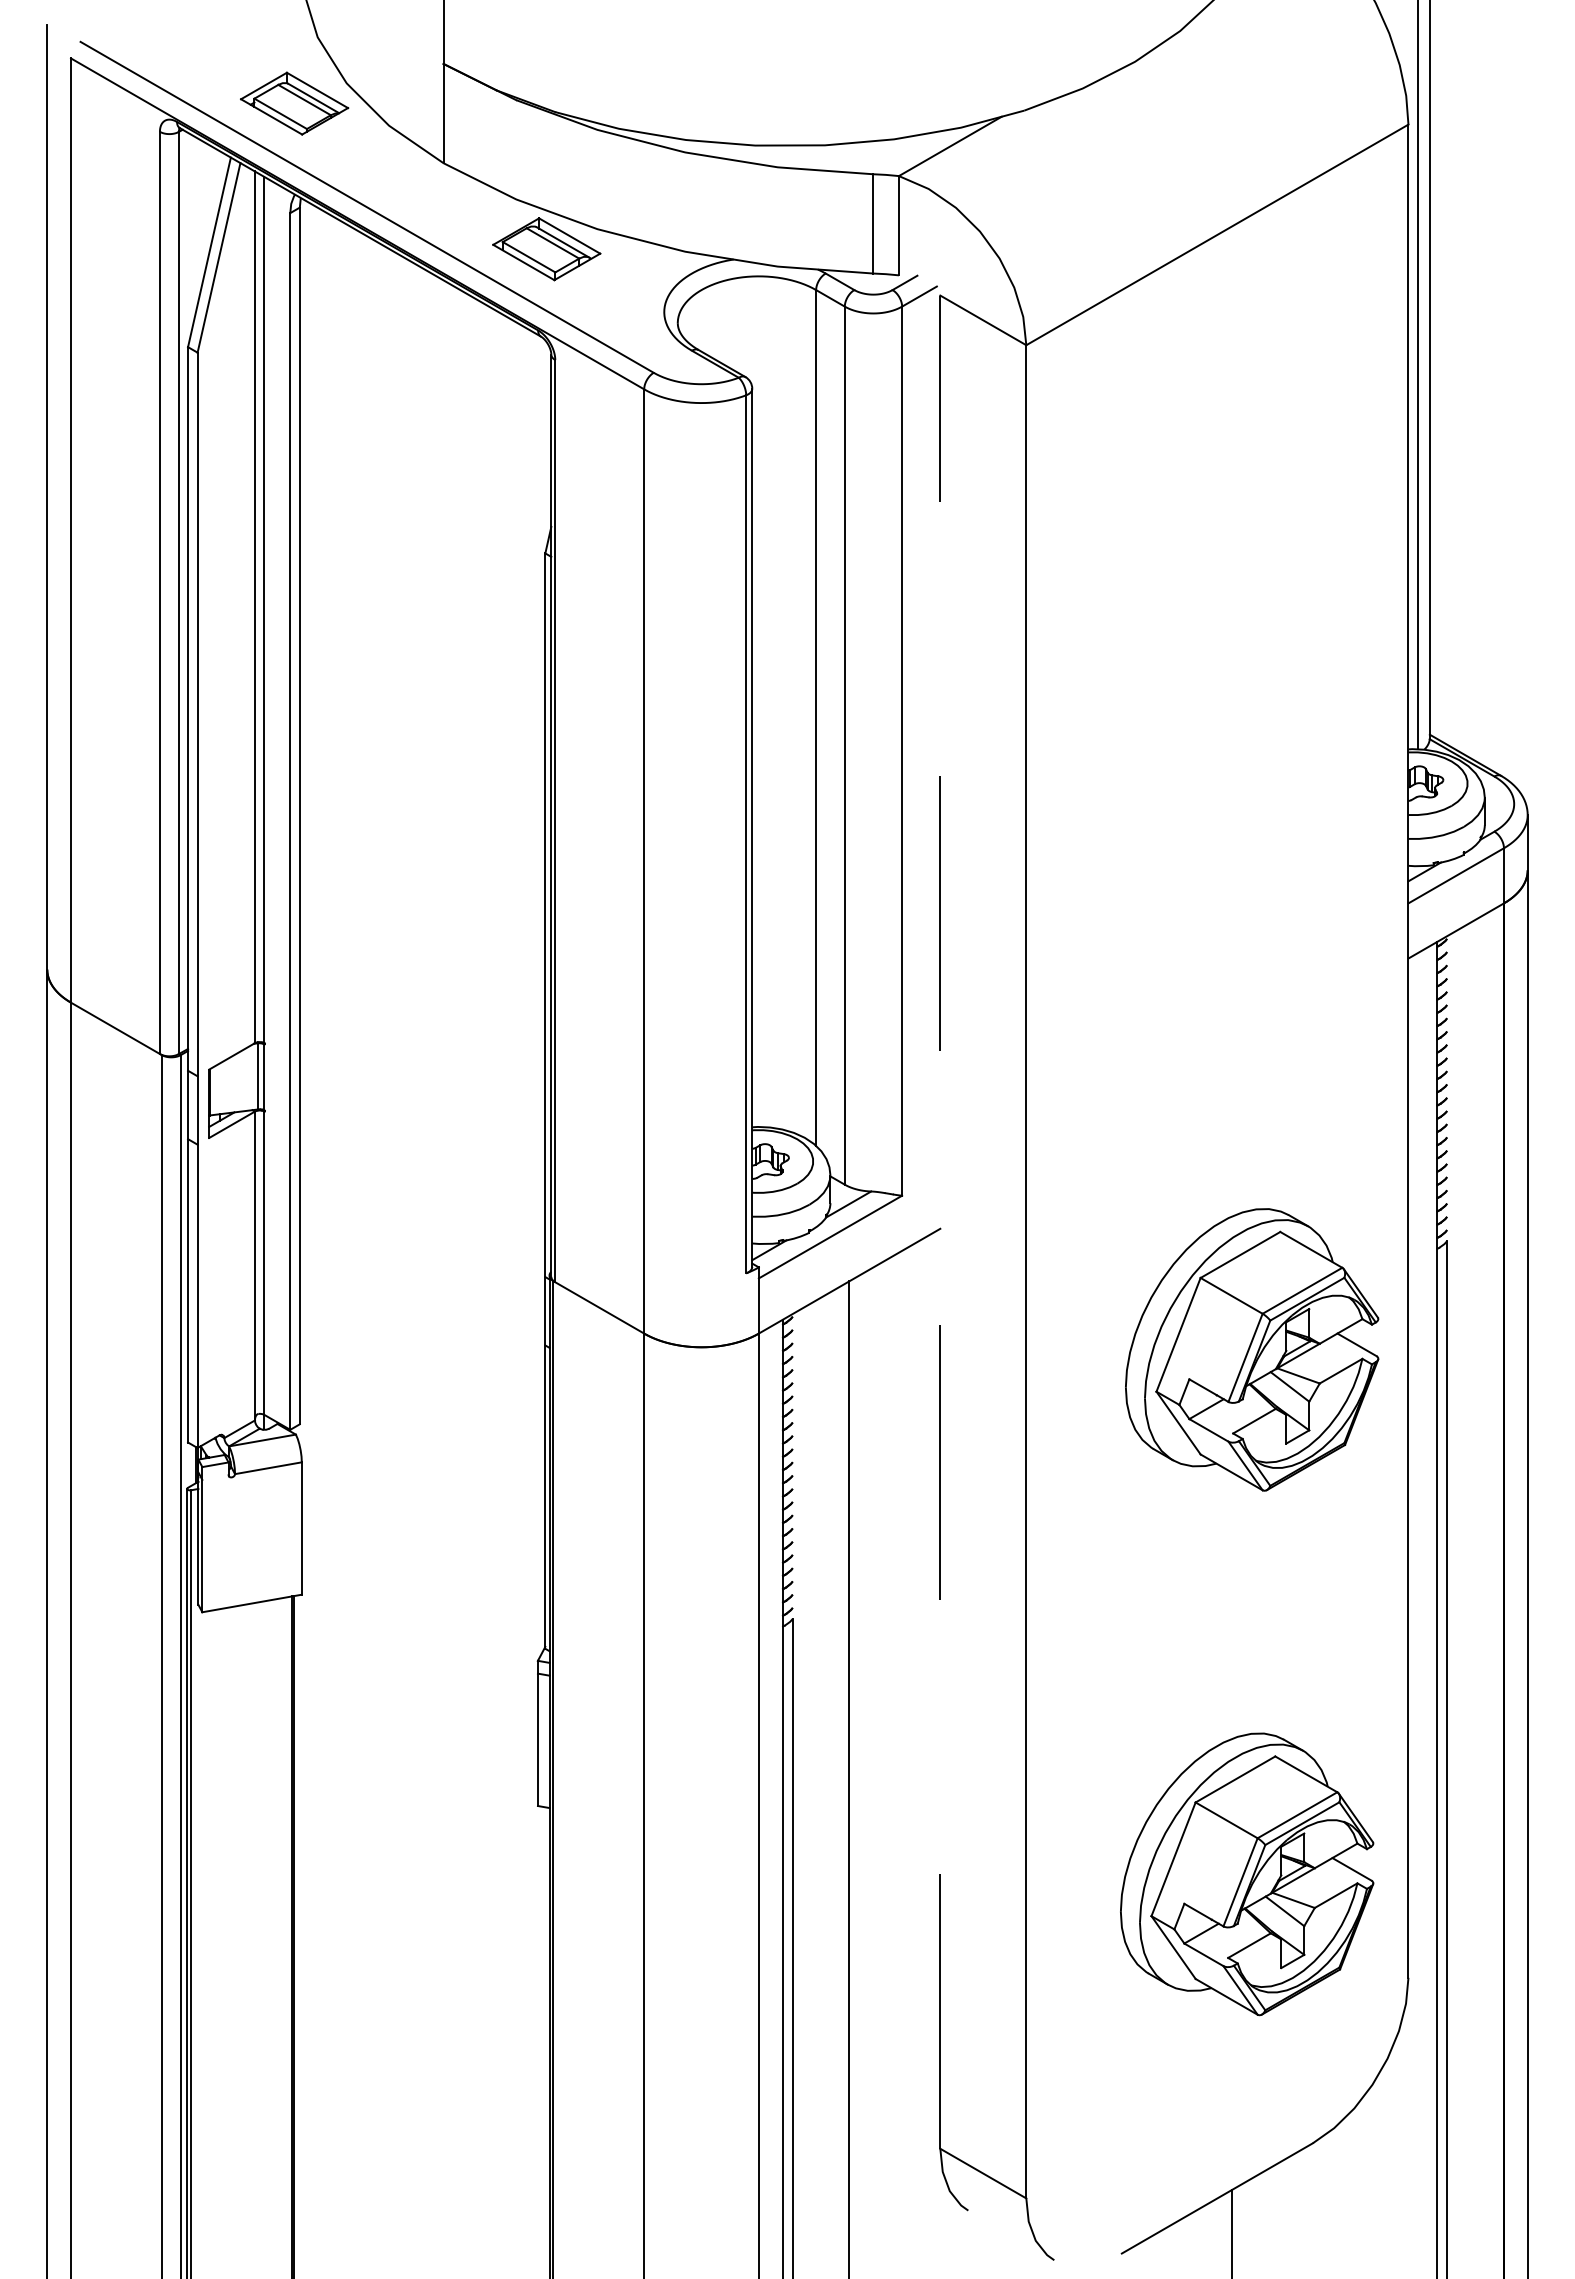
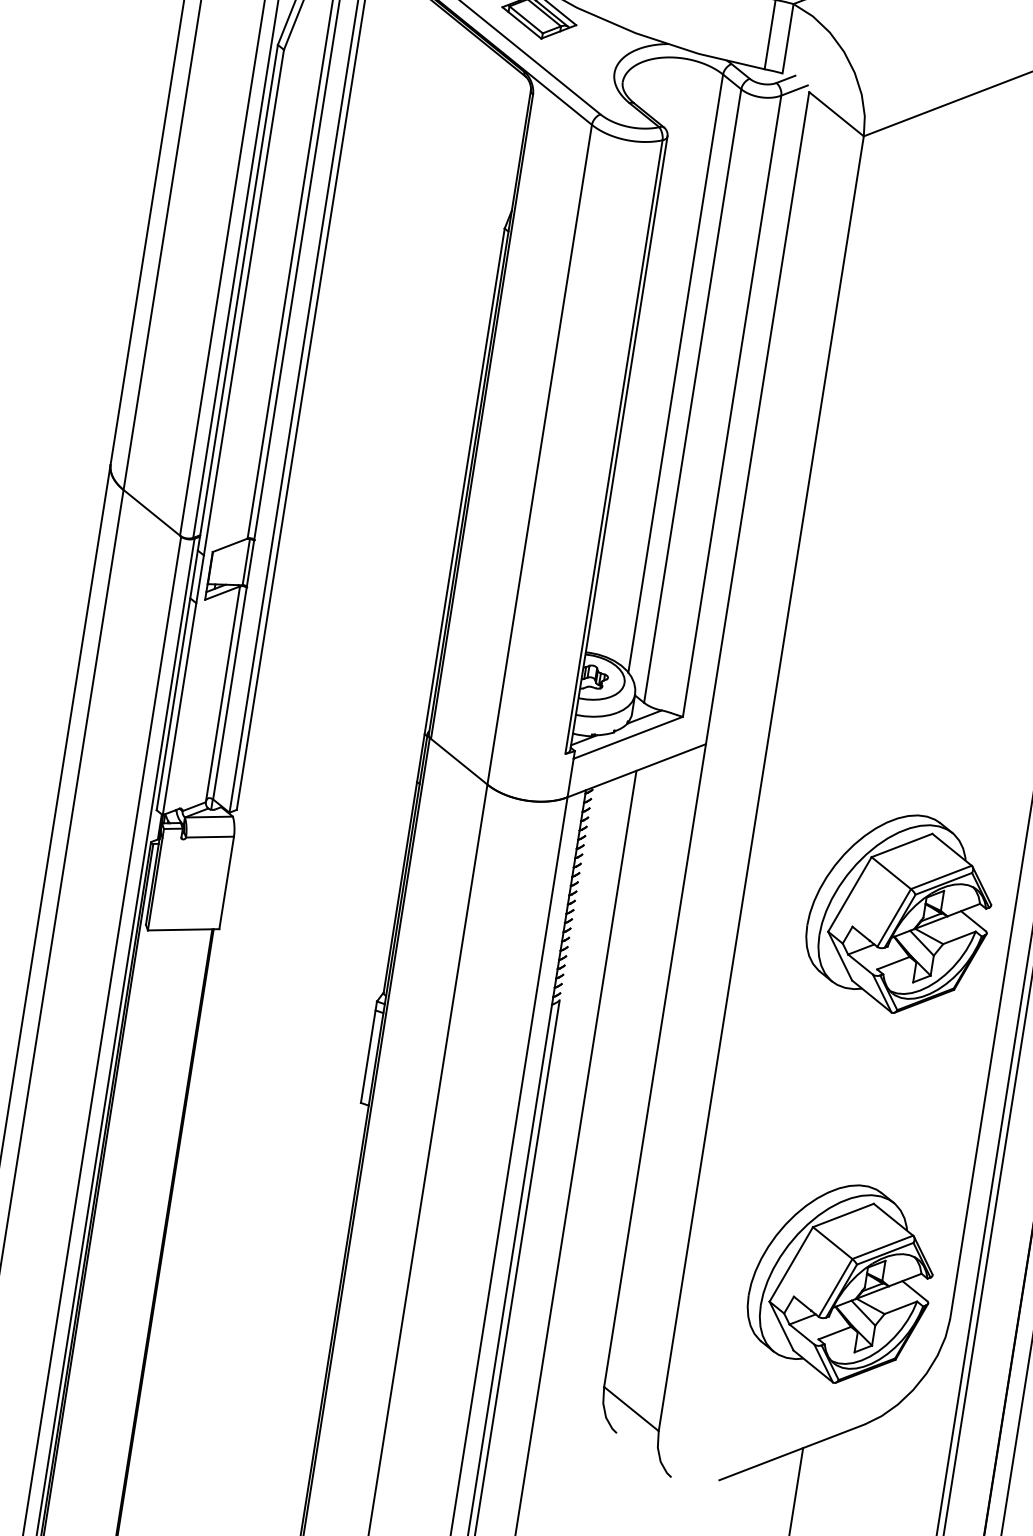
line: (940, 1222) -> (706, 739), dashed -> solid
part: (1252, 1349) -> (899, 912), moved
part: (1247, 1874) -> (841, 1283), moved

